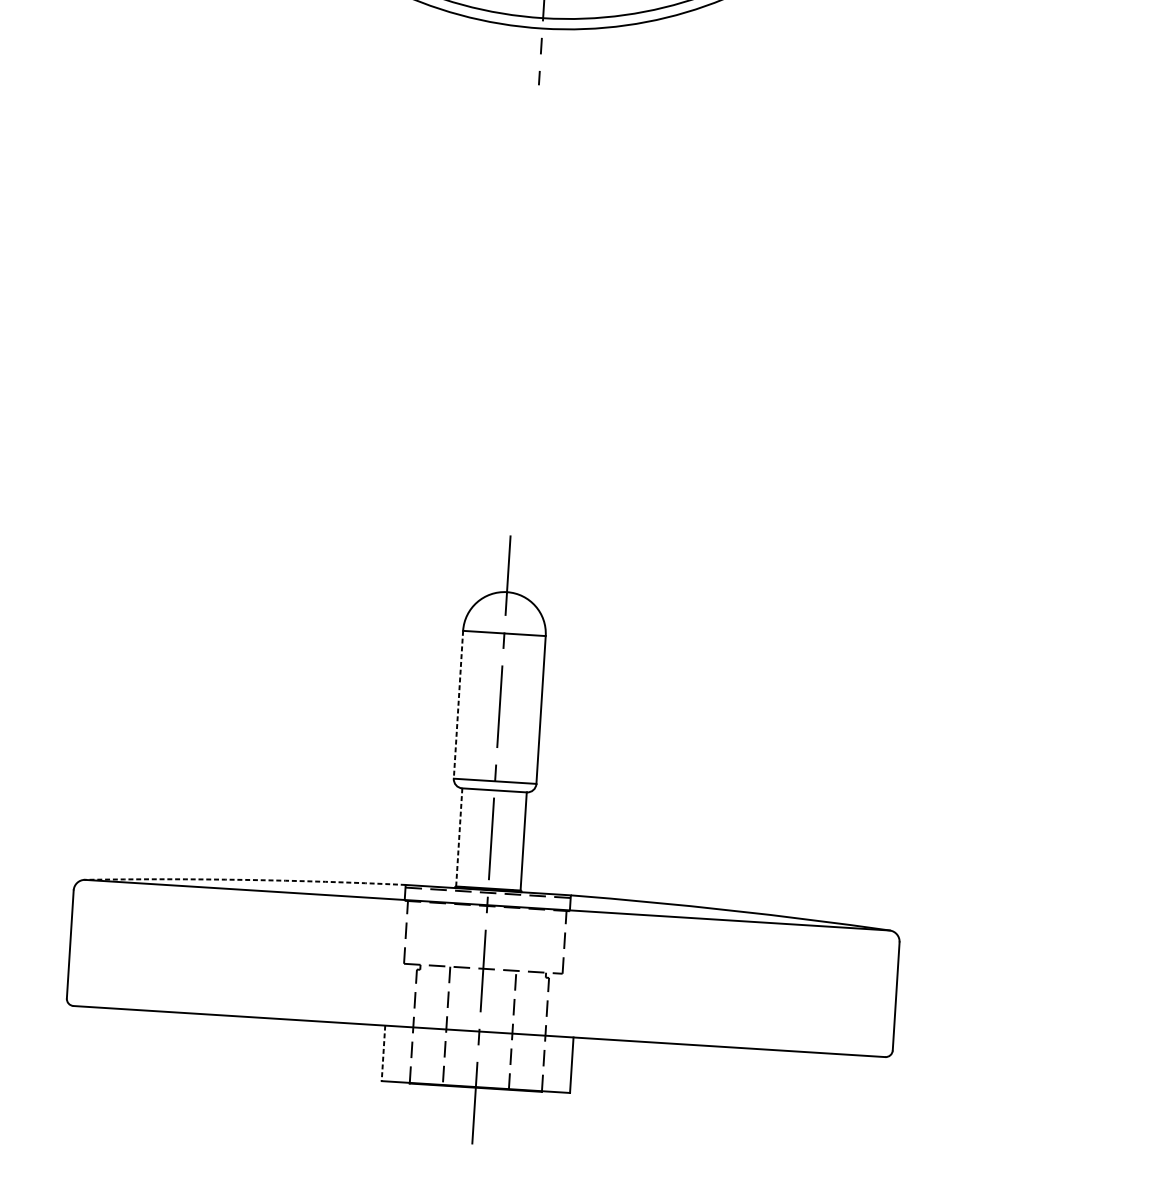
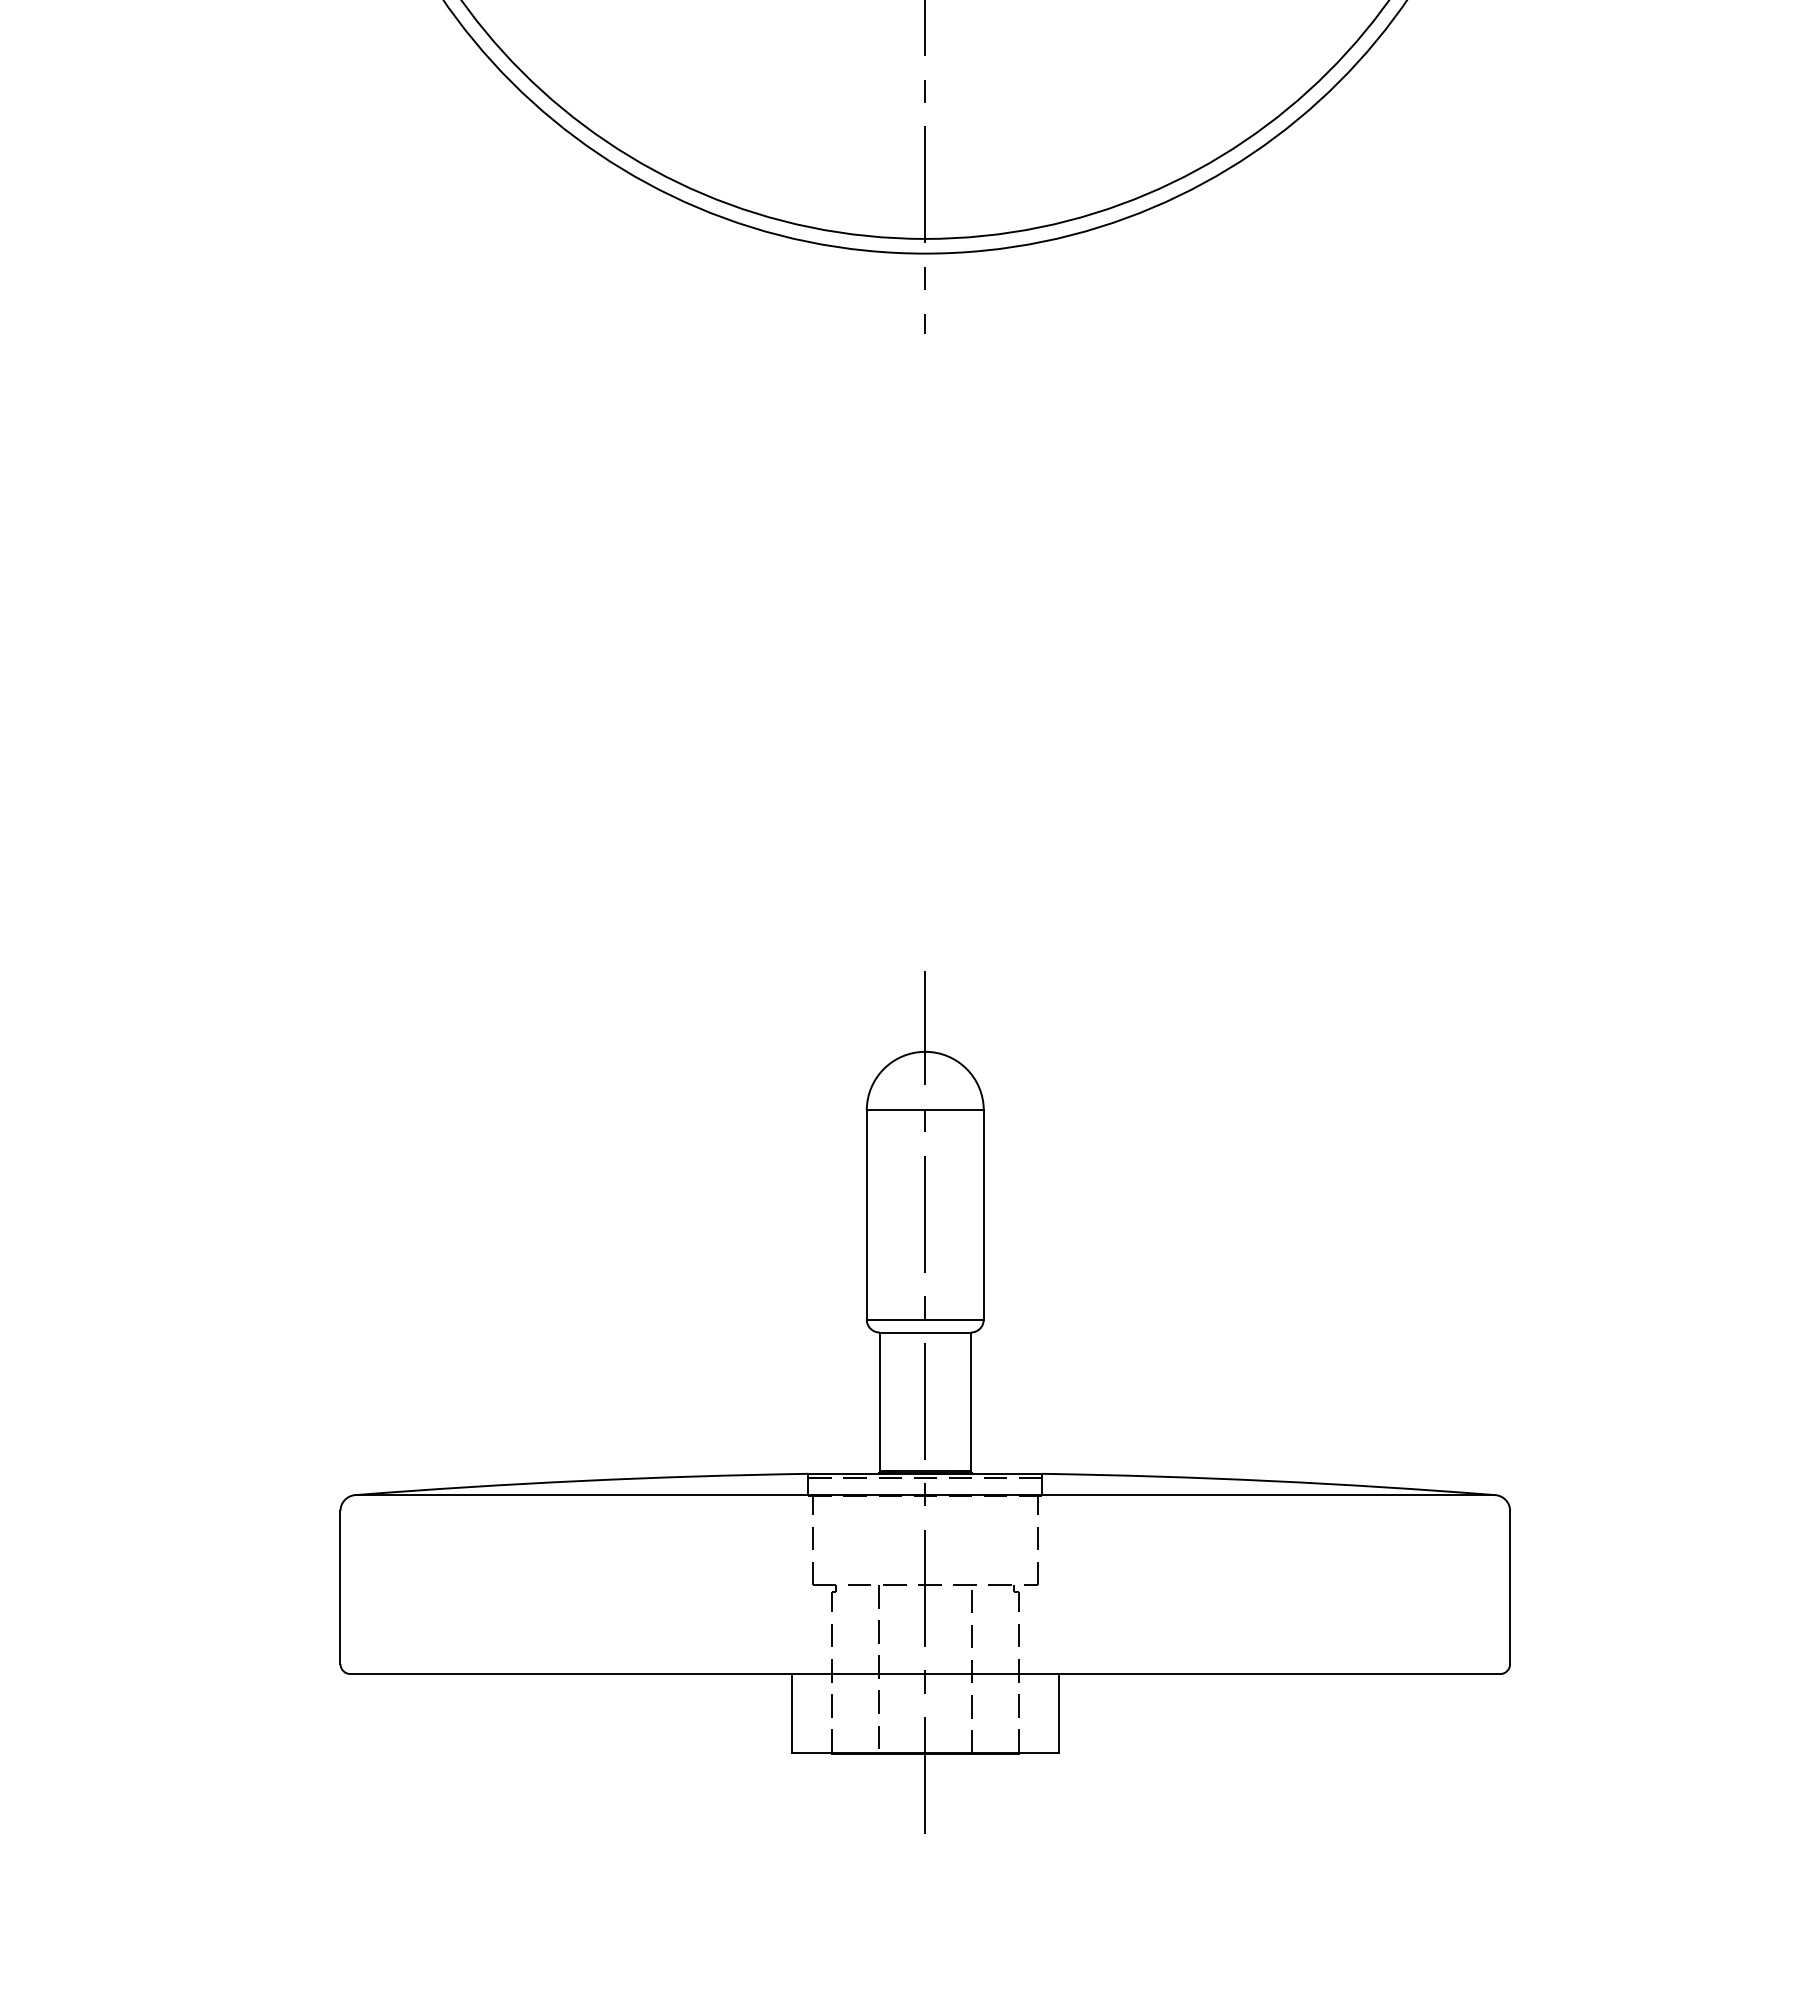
line: (458, 705) -> (866, 1215), dashed -> solid
line: (459, 837) -> (879, 1402), dashed -> solid
arc: (245, 879) -> (581, 1480), dashed -> solid
line: (383, 1053) -> (791, 1713), dashed -> solid

